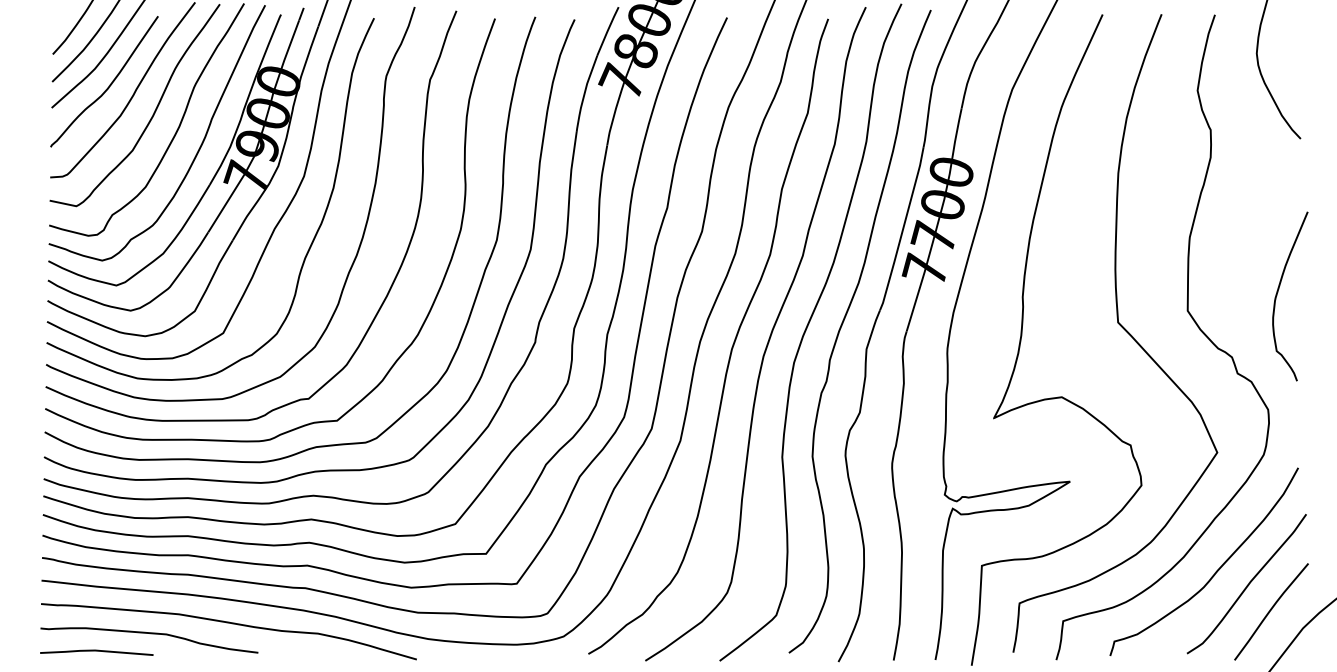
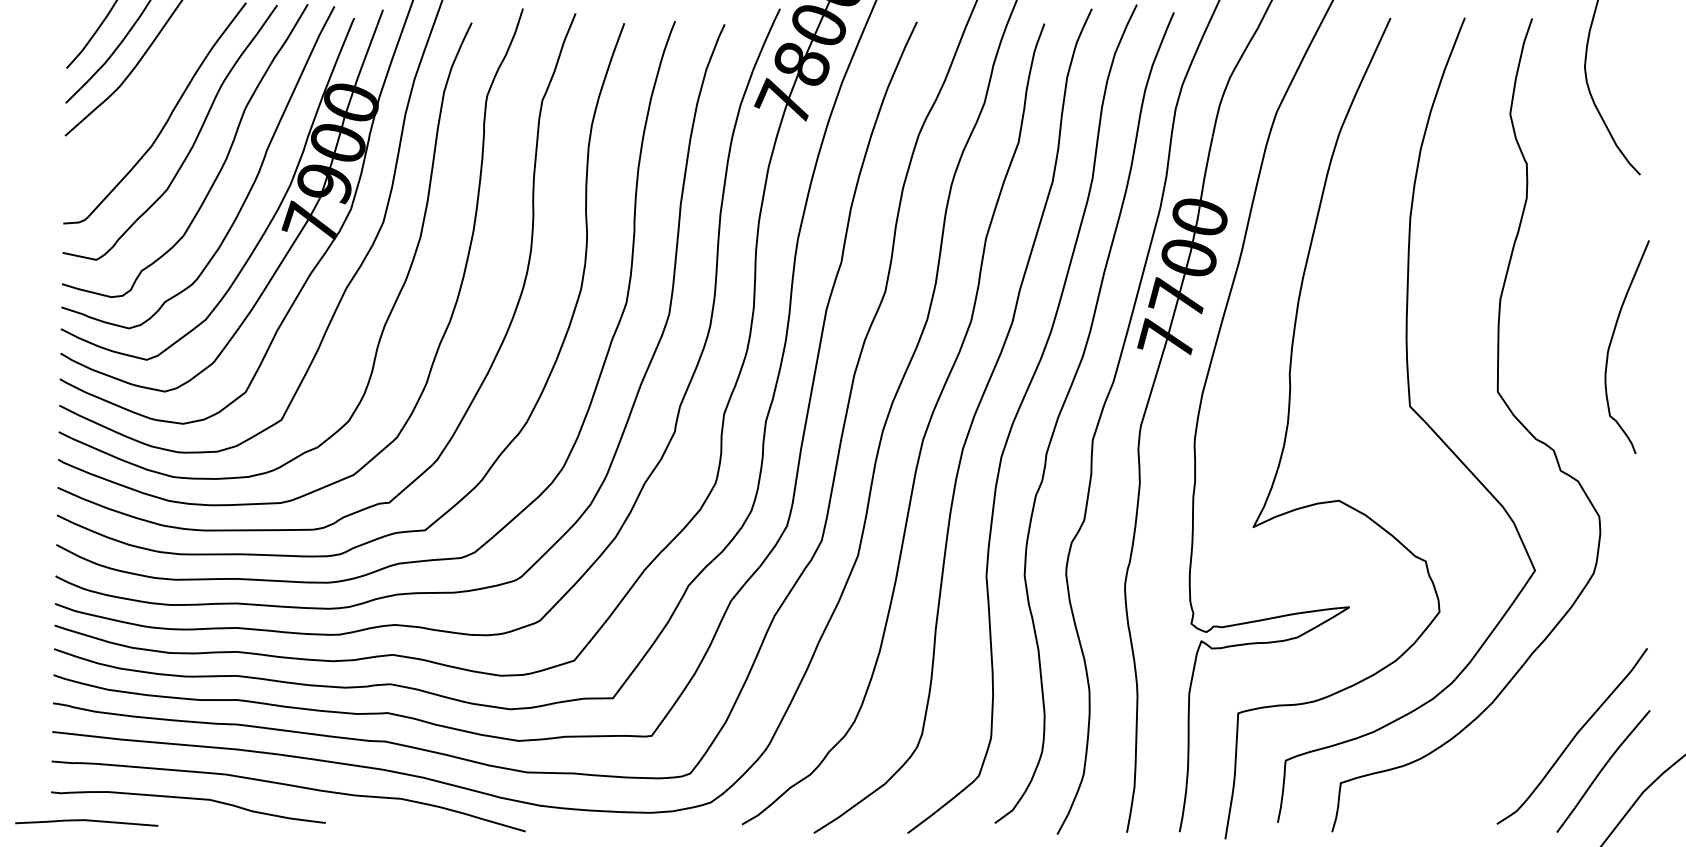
curve: (109, 84) -> (138, 106), removed
curve: (1278, 292) -> (1612, 342), moved
curve: (1215, 571) -> (1532, 720), removed
line: (96, 651) -> (86, 821), moved

